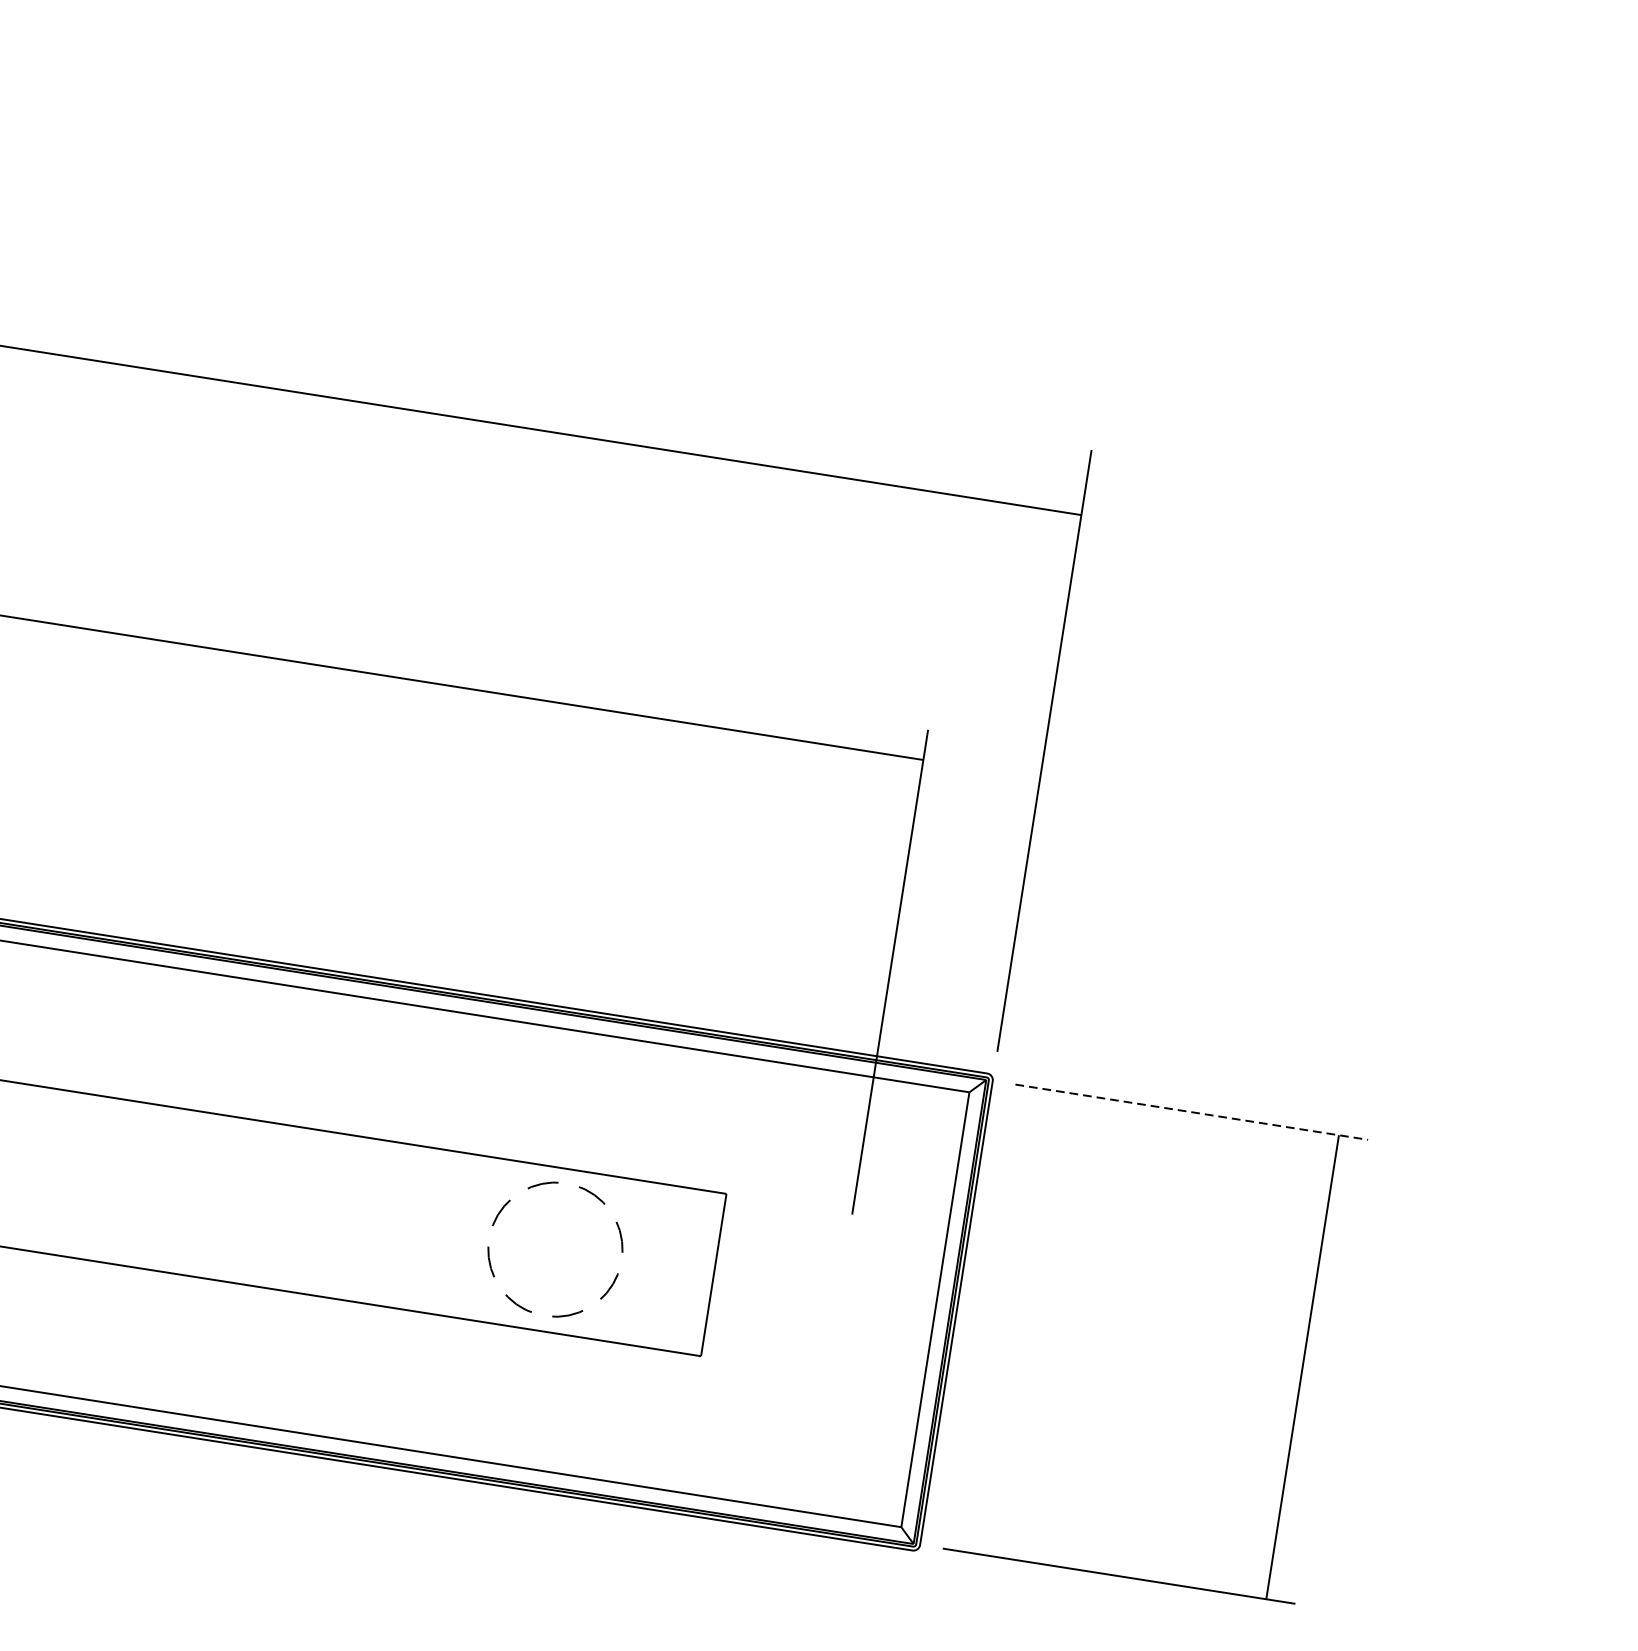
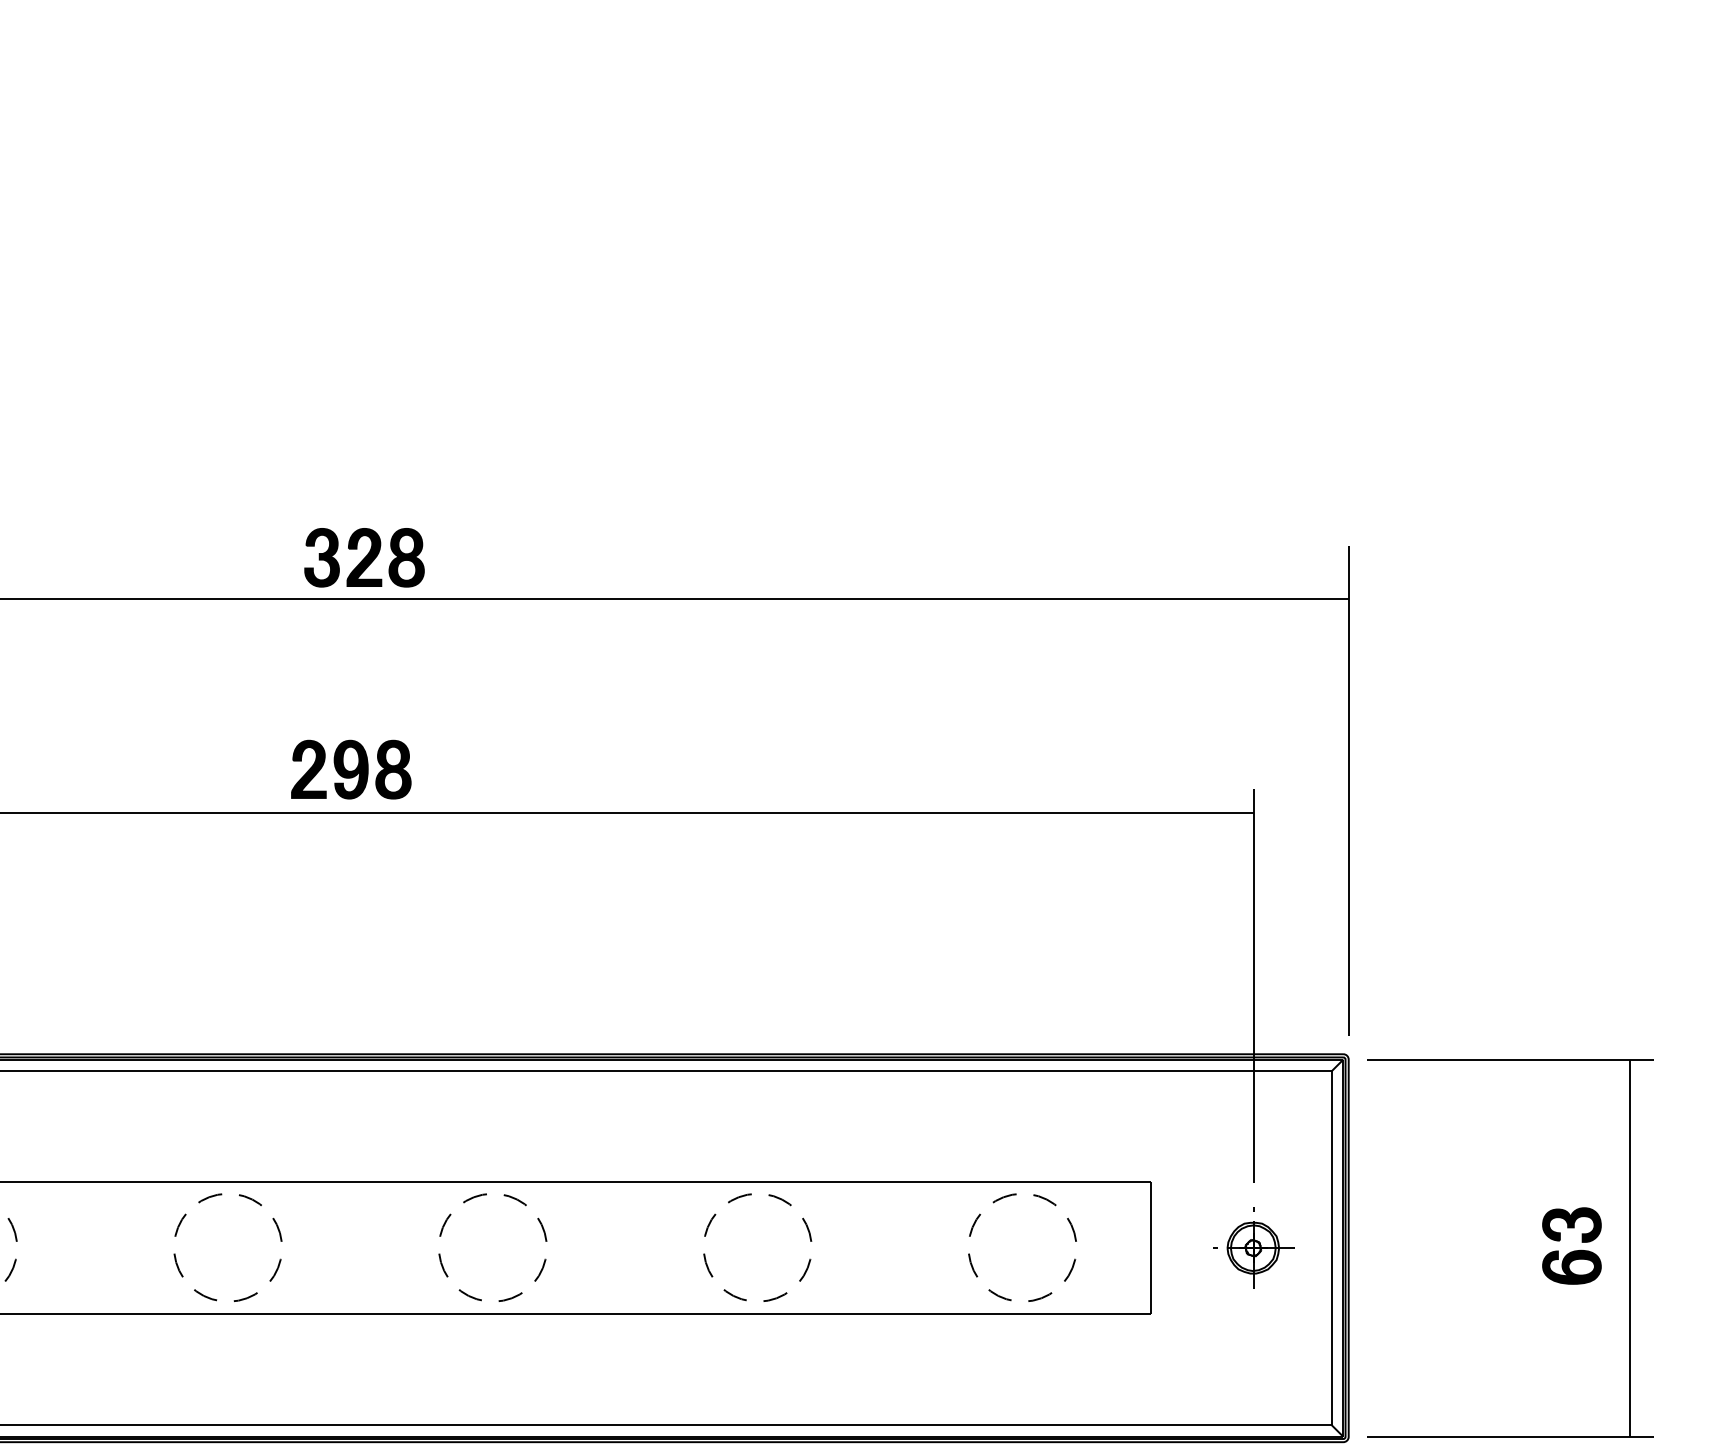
line: (1192, 1112) -> (1511, 1059), dashed -> solid
part: (203, 1138) -> (729, 1203), added
part: (839, 1293) -> (1253, 1247), added
part: (1230, 1352) -> (1571, 1245), added

